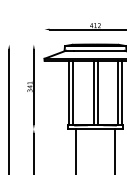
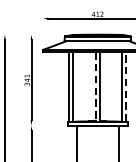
line: (122, 92) -> (126, 86), solid -> dashed
line: (93, 93) -> (95, 87), solid -> dashed

